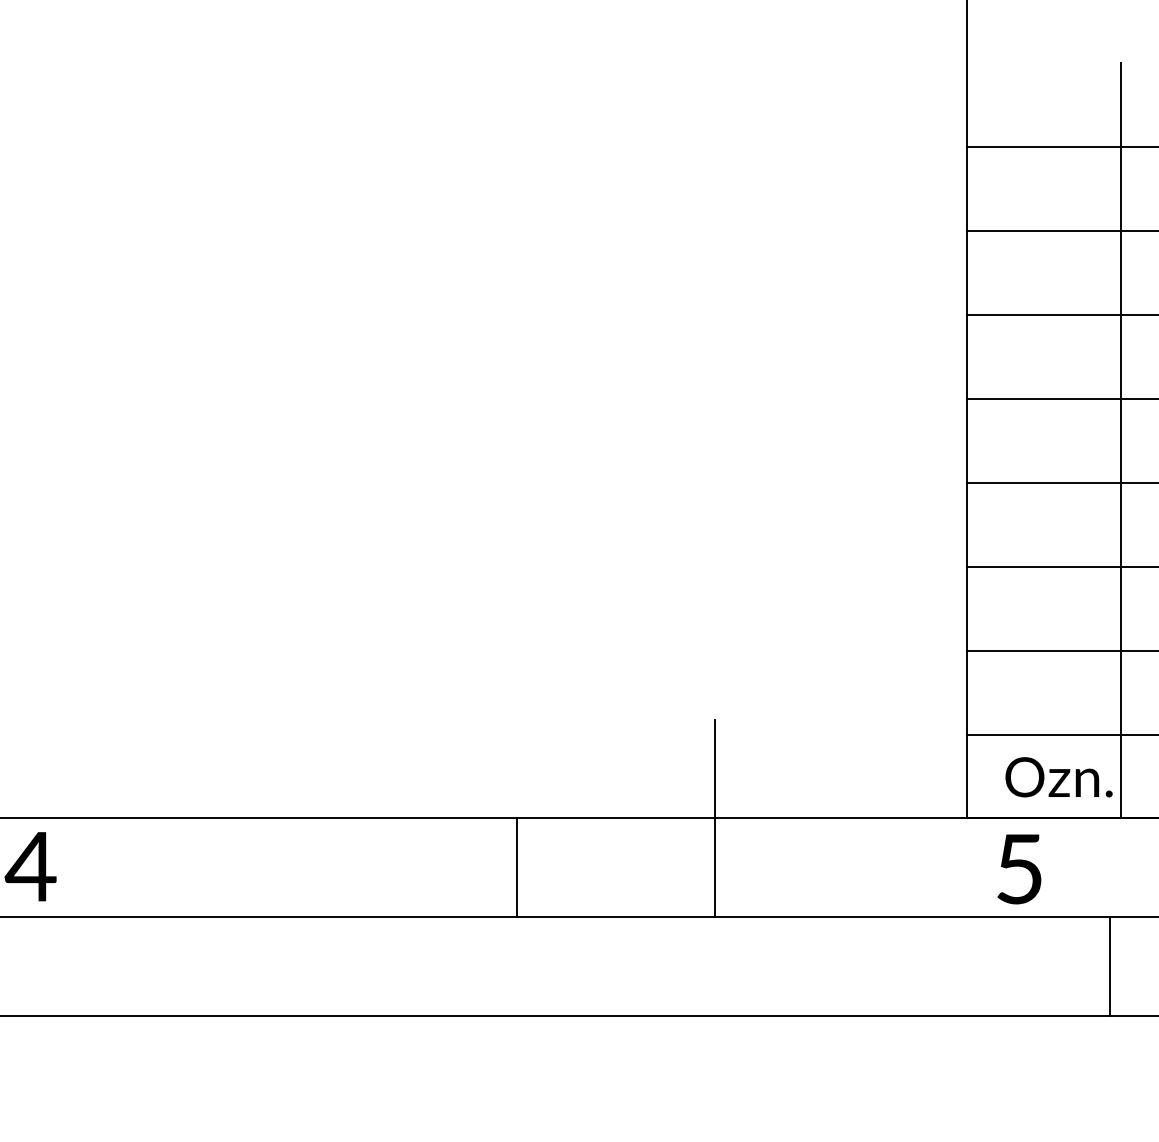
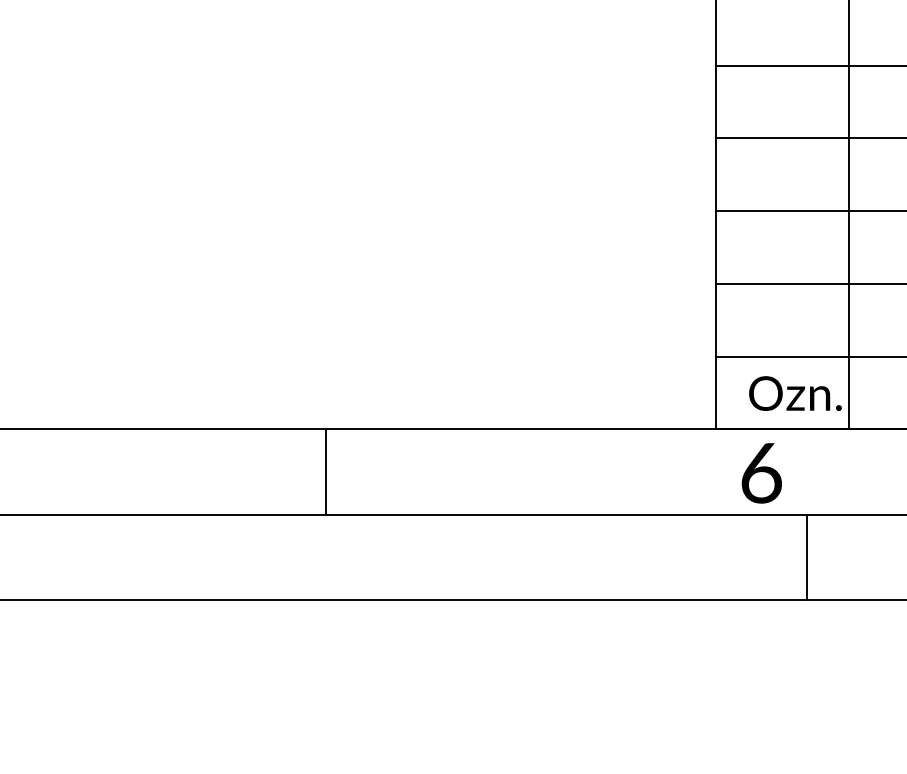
line: (714, 818) -> (497, 429), removed
text: (1020, 869) -> (762, 473), 5 -> 6
line: (1109, 966) -> (807, 557), moved

